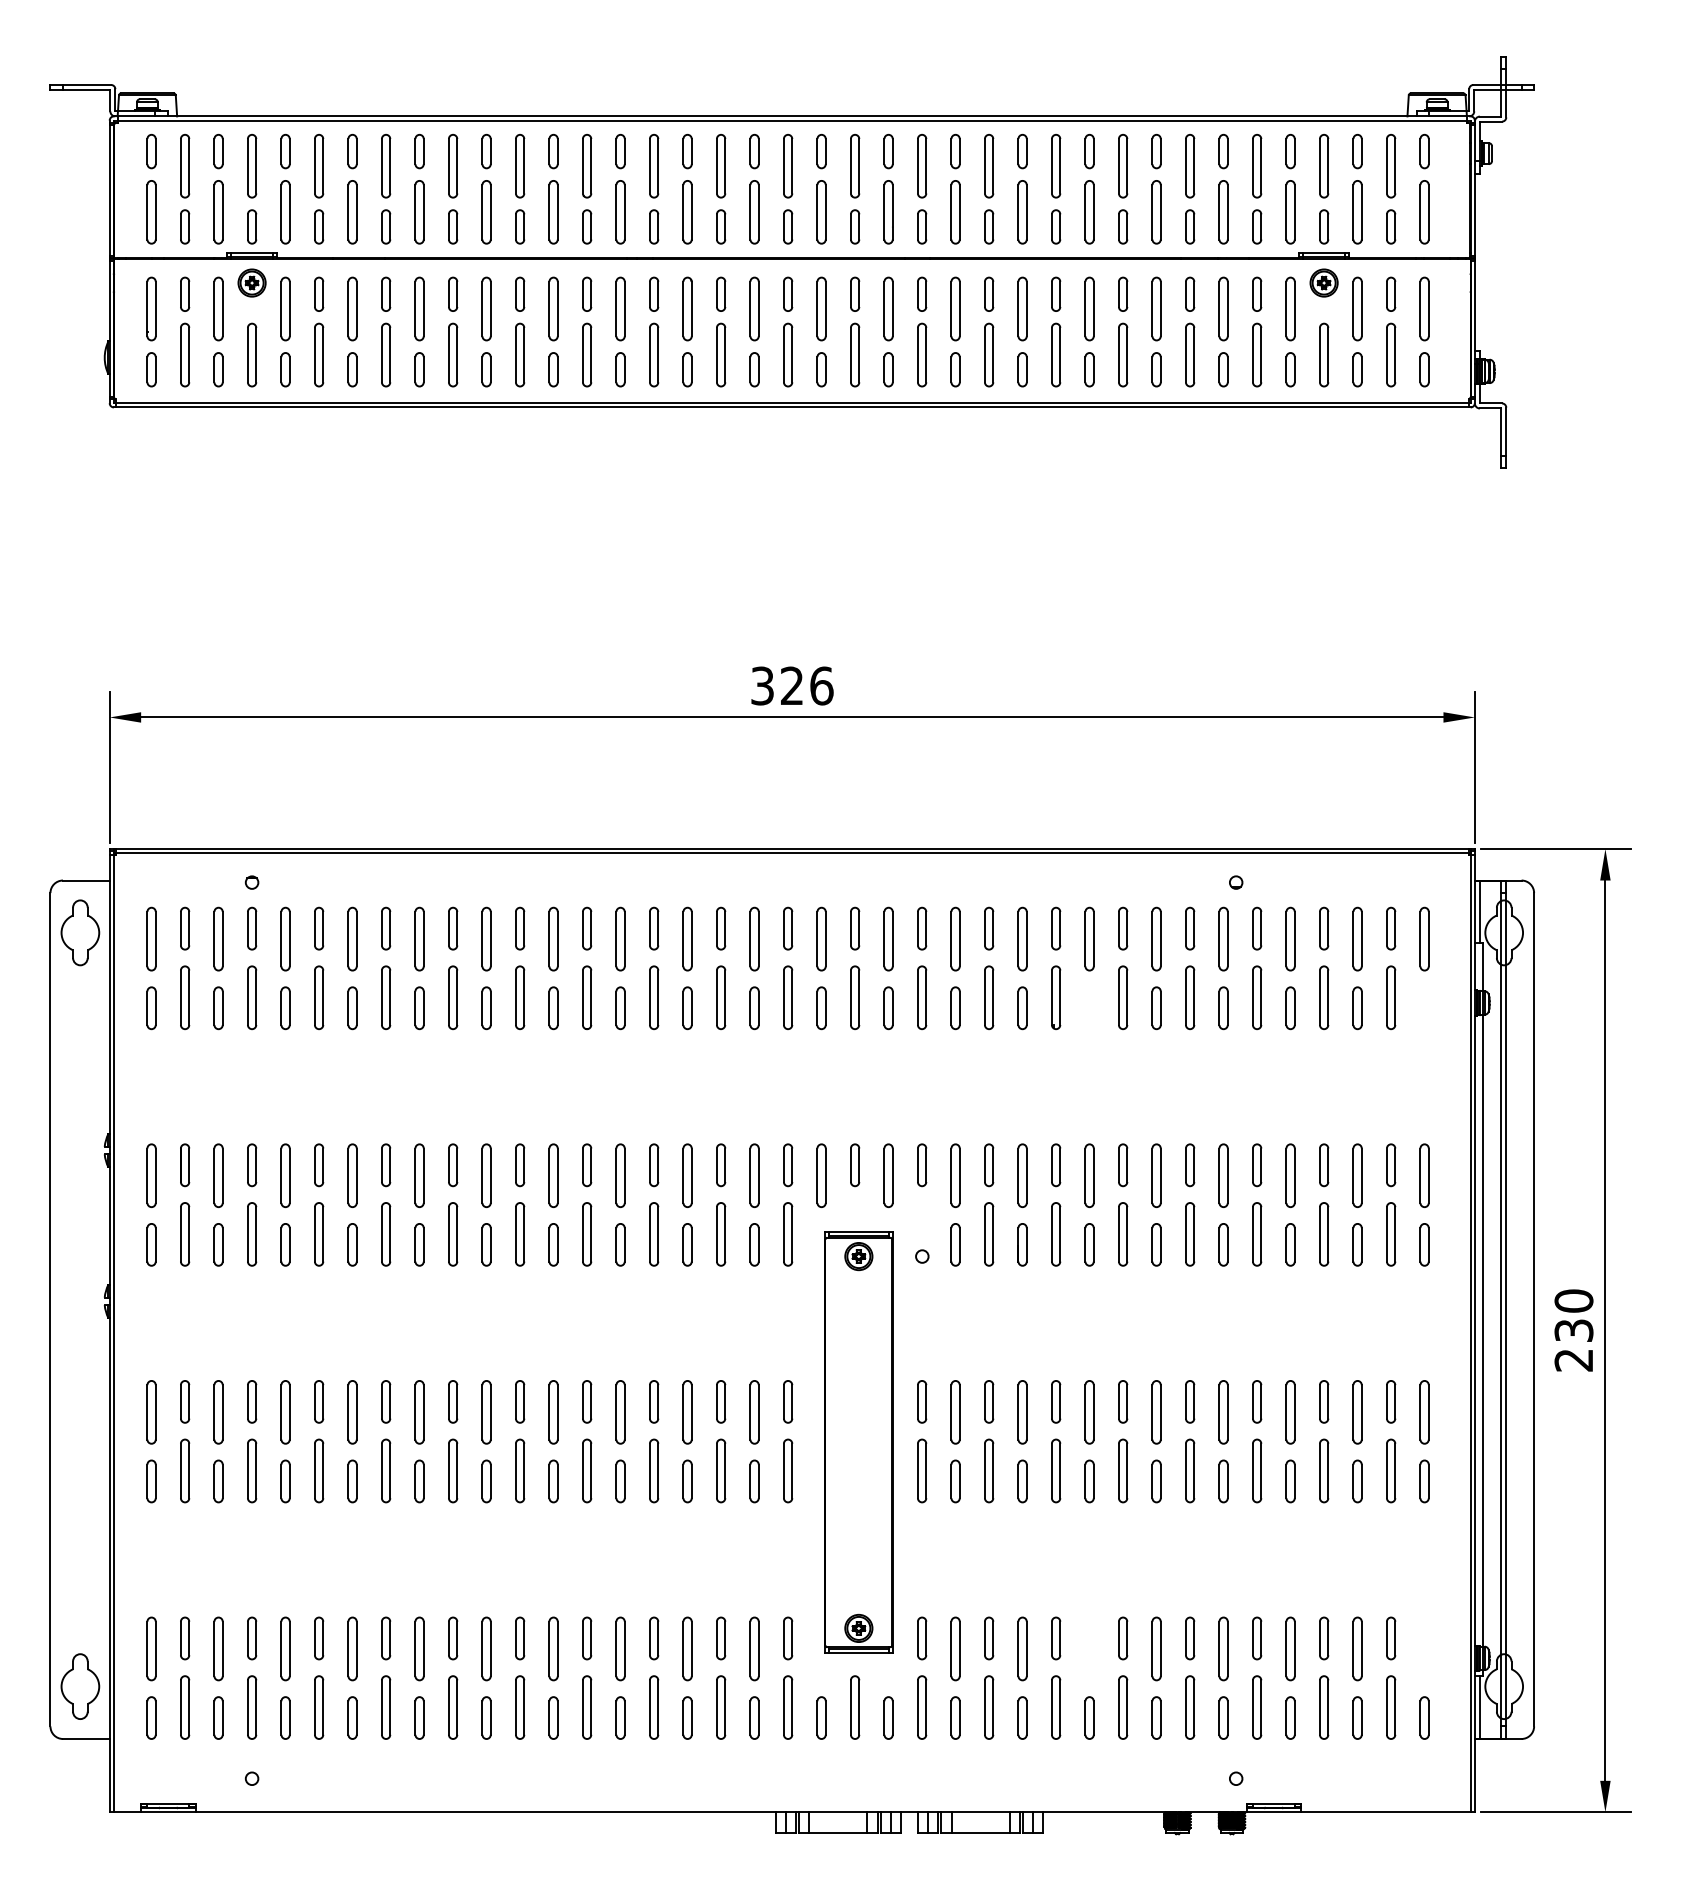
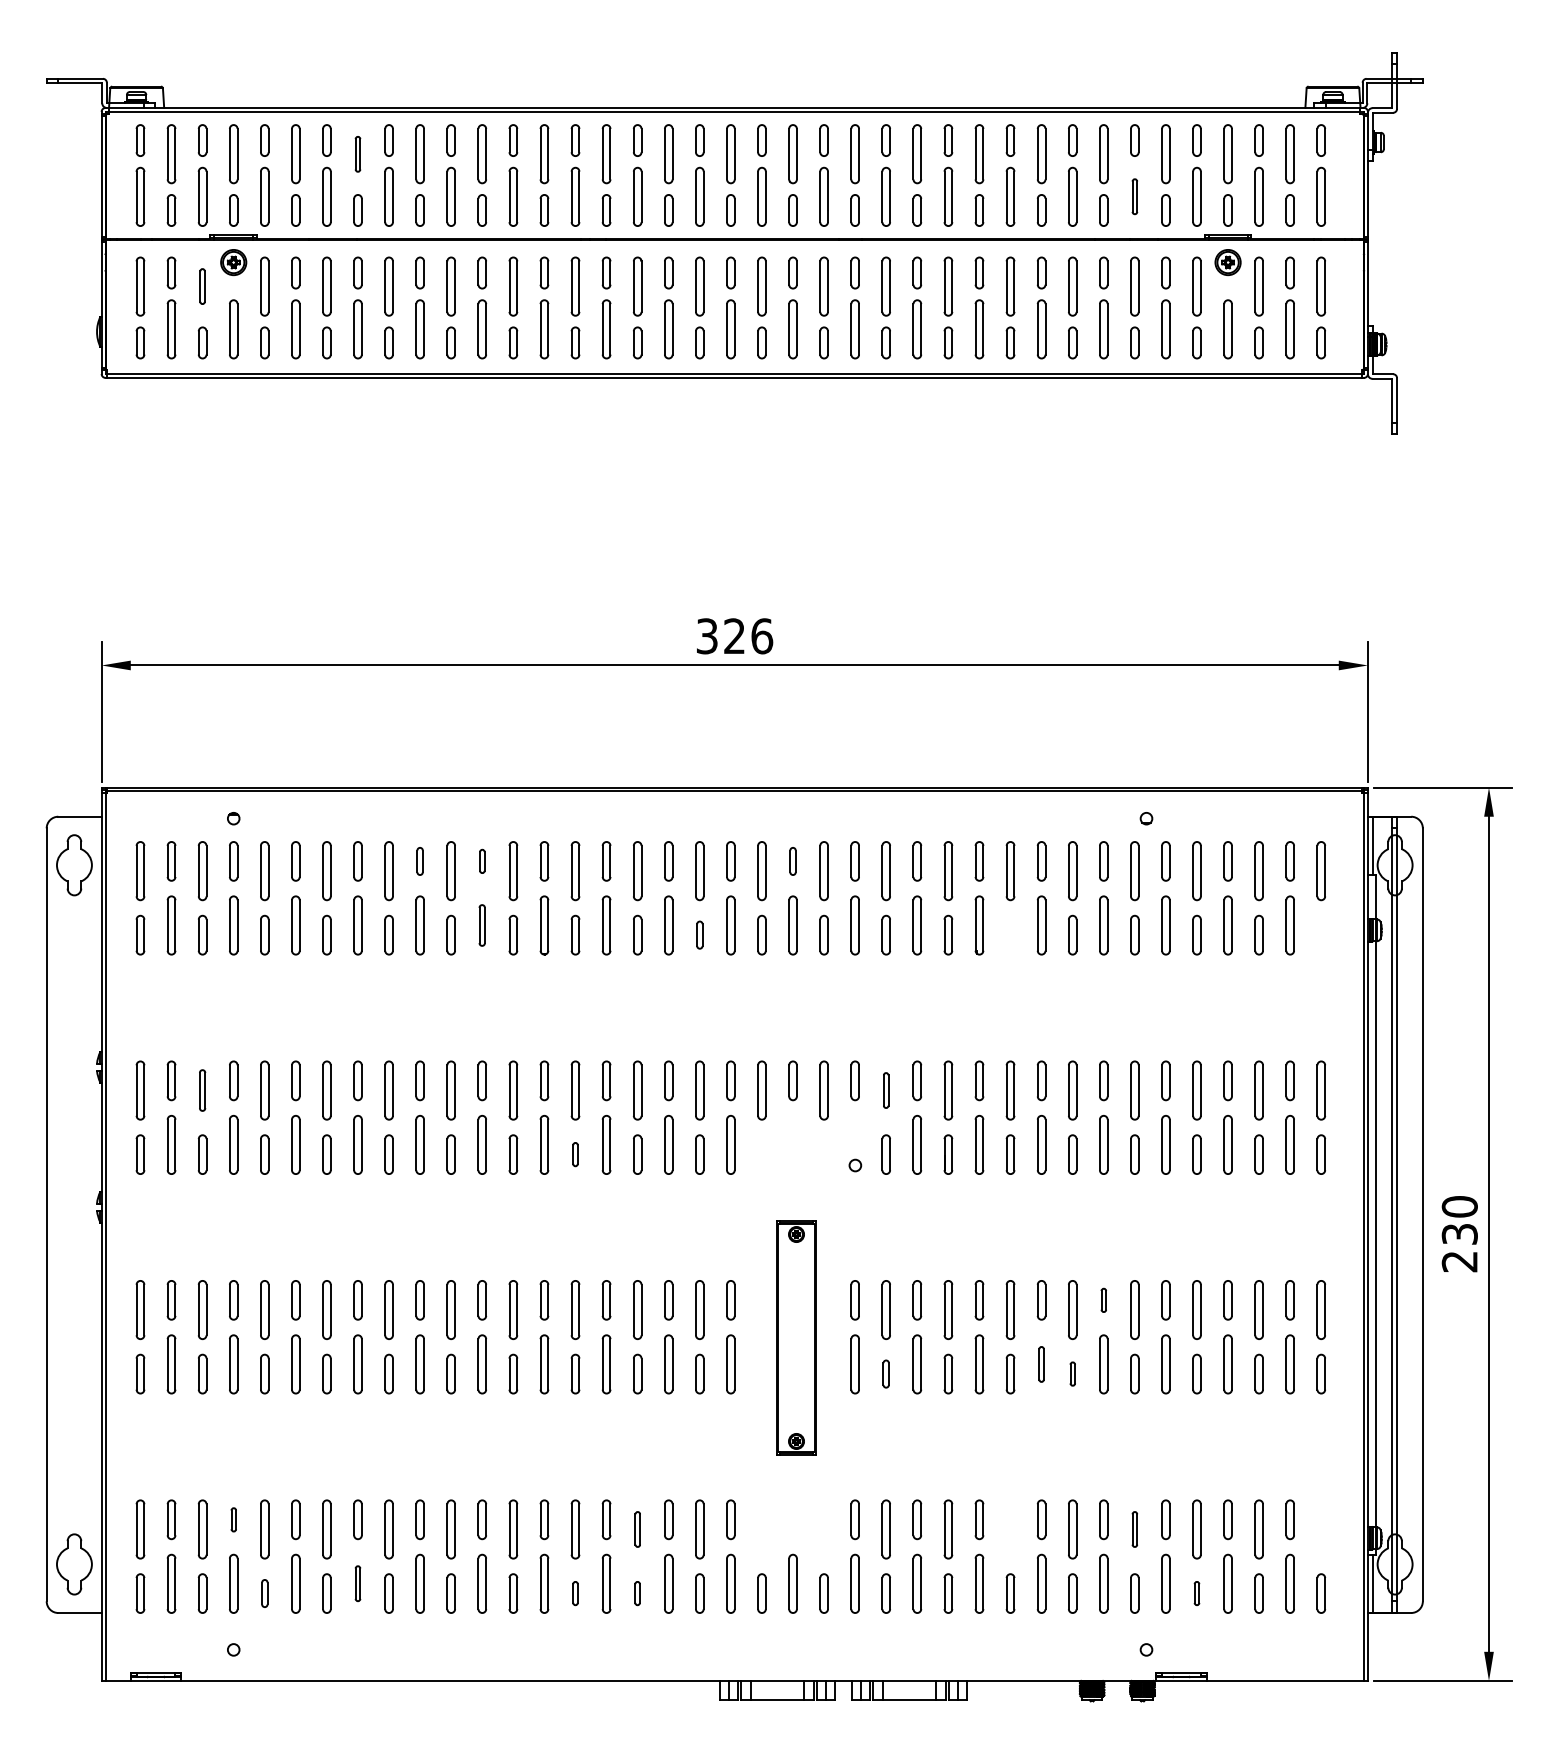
part: (385, 166) -> (357, 154), size x0.6
part: (1223, 211) -> (1134, 196), size x0.6
part: (218, 308) -> (202, 286), size x0.6
part: (452, 928) -> (419, 861), size x0.7
part: (520, 928) -> (482, 861), size x0.6
part: (854, 928) -> (792, 861), size x0.7
part: (519, 997) -> (481, 925), size x0.7
part: (754, 1007) -> (699, 934), size x0.7
part: (218, 1175) -> (202, 1090), size x0.7
part: (954, 1175) -> (885, 1090), size x0.6
part: (620, 1244) -> (575, 1154), size x0.6
part: (1189, 1402) -> (1103, 1300), size x0.6
part: (858, 1441) -> (796, 1337), size x0.6
part: (1122, 1471) -> (1041, 1364), size x0.6
part: (954, 1480) -> (885, 1373), size x0.7
part: (1156, 1480) -> (1072, 1373), size x0.6
part: (251, 1638) -> (233, 1519), size x0.6
part: (687, 1648) -> (637, 1529), size x0.6
part: (1223, 1648) -> (1134, 1529), size x0.6
part: (385, 1707) -> (357, 1583), size x0.6
part: (285, 1717) -> (264, 1593), size x0.7
part: (620, 1717) -> (575, 1593), size x0.6
part: (687, 1717) -> (637, 1593), size x0.6
part: (1290, 1717) -> (1196, 1593), size x0.6

